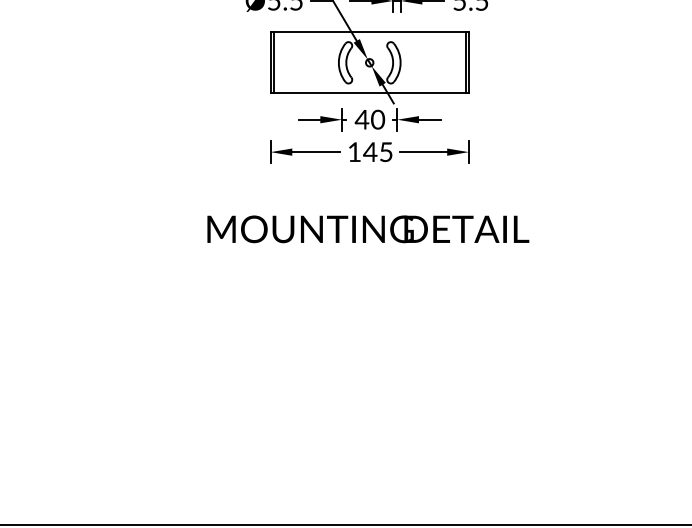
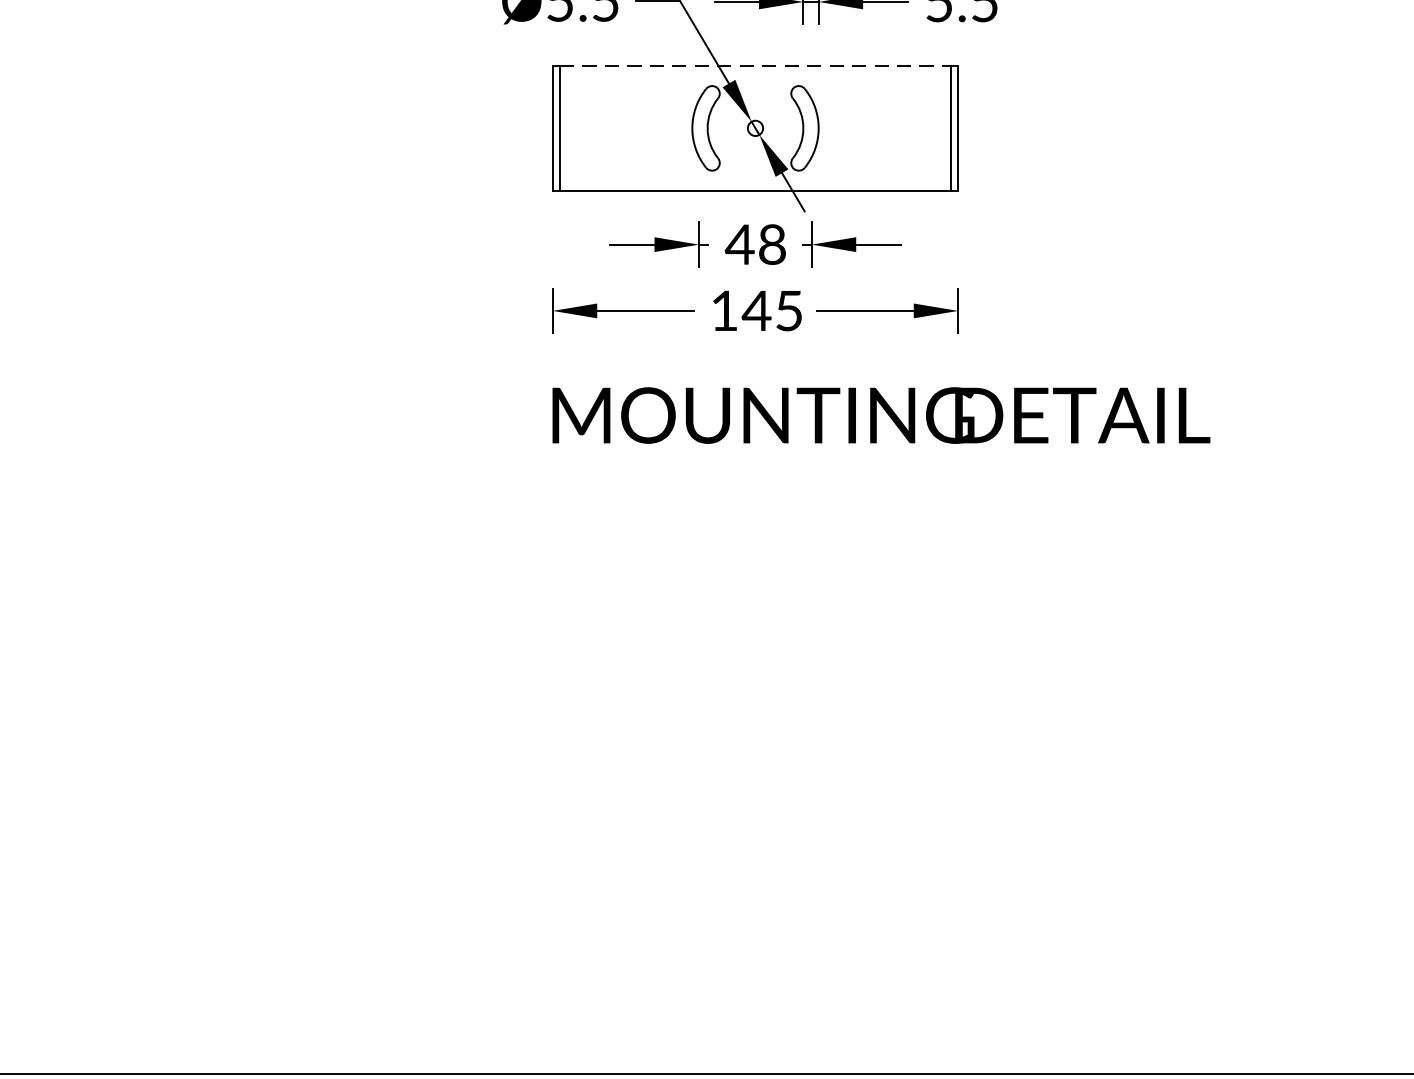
line: (369, 32) -> (755, 66), solid -> dashed
text: (378, 119) -> (773, 244), 40 -> 48
text: (368, 229) -> (881, 415), moved

